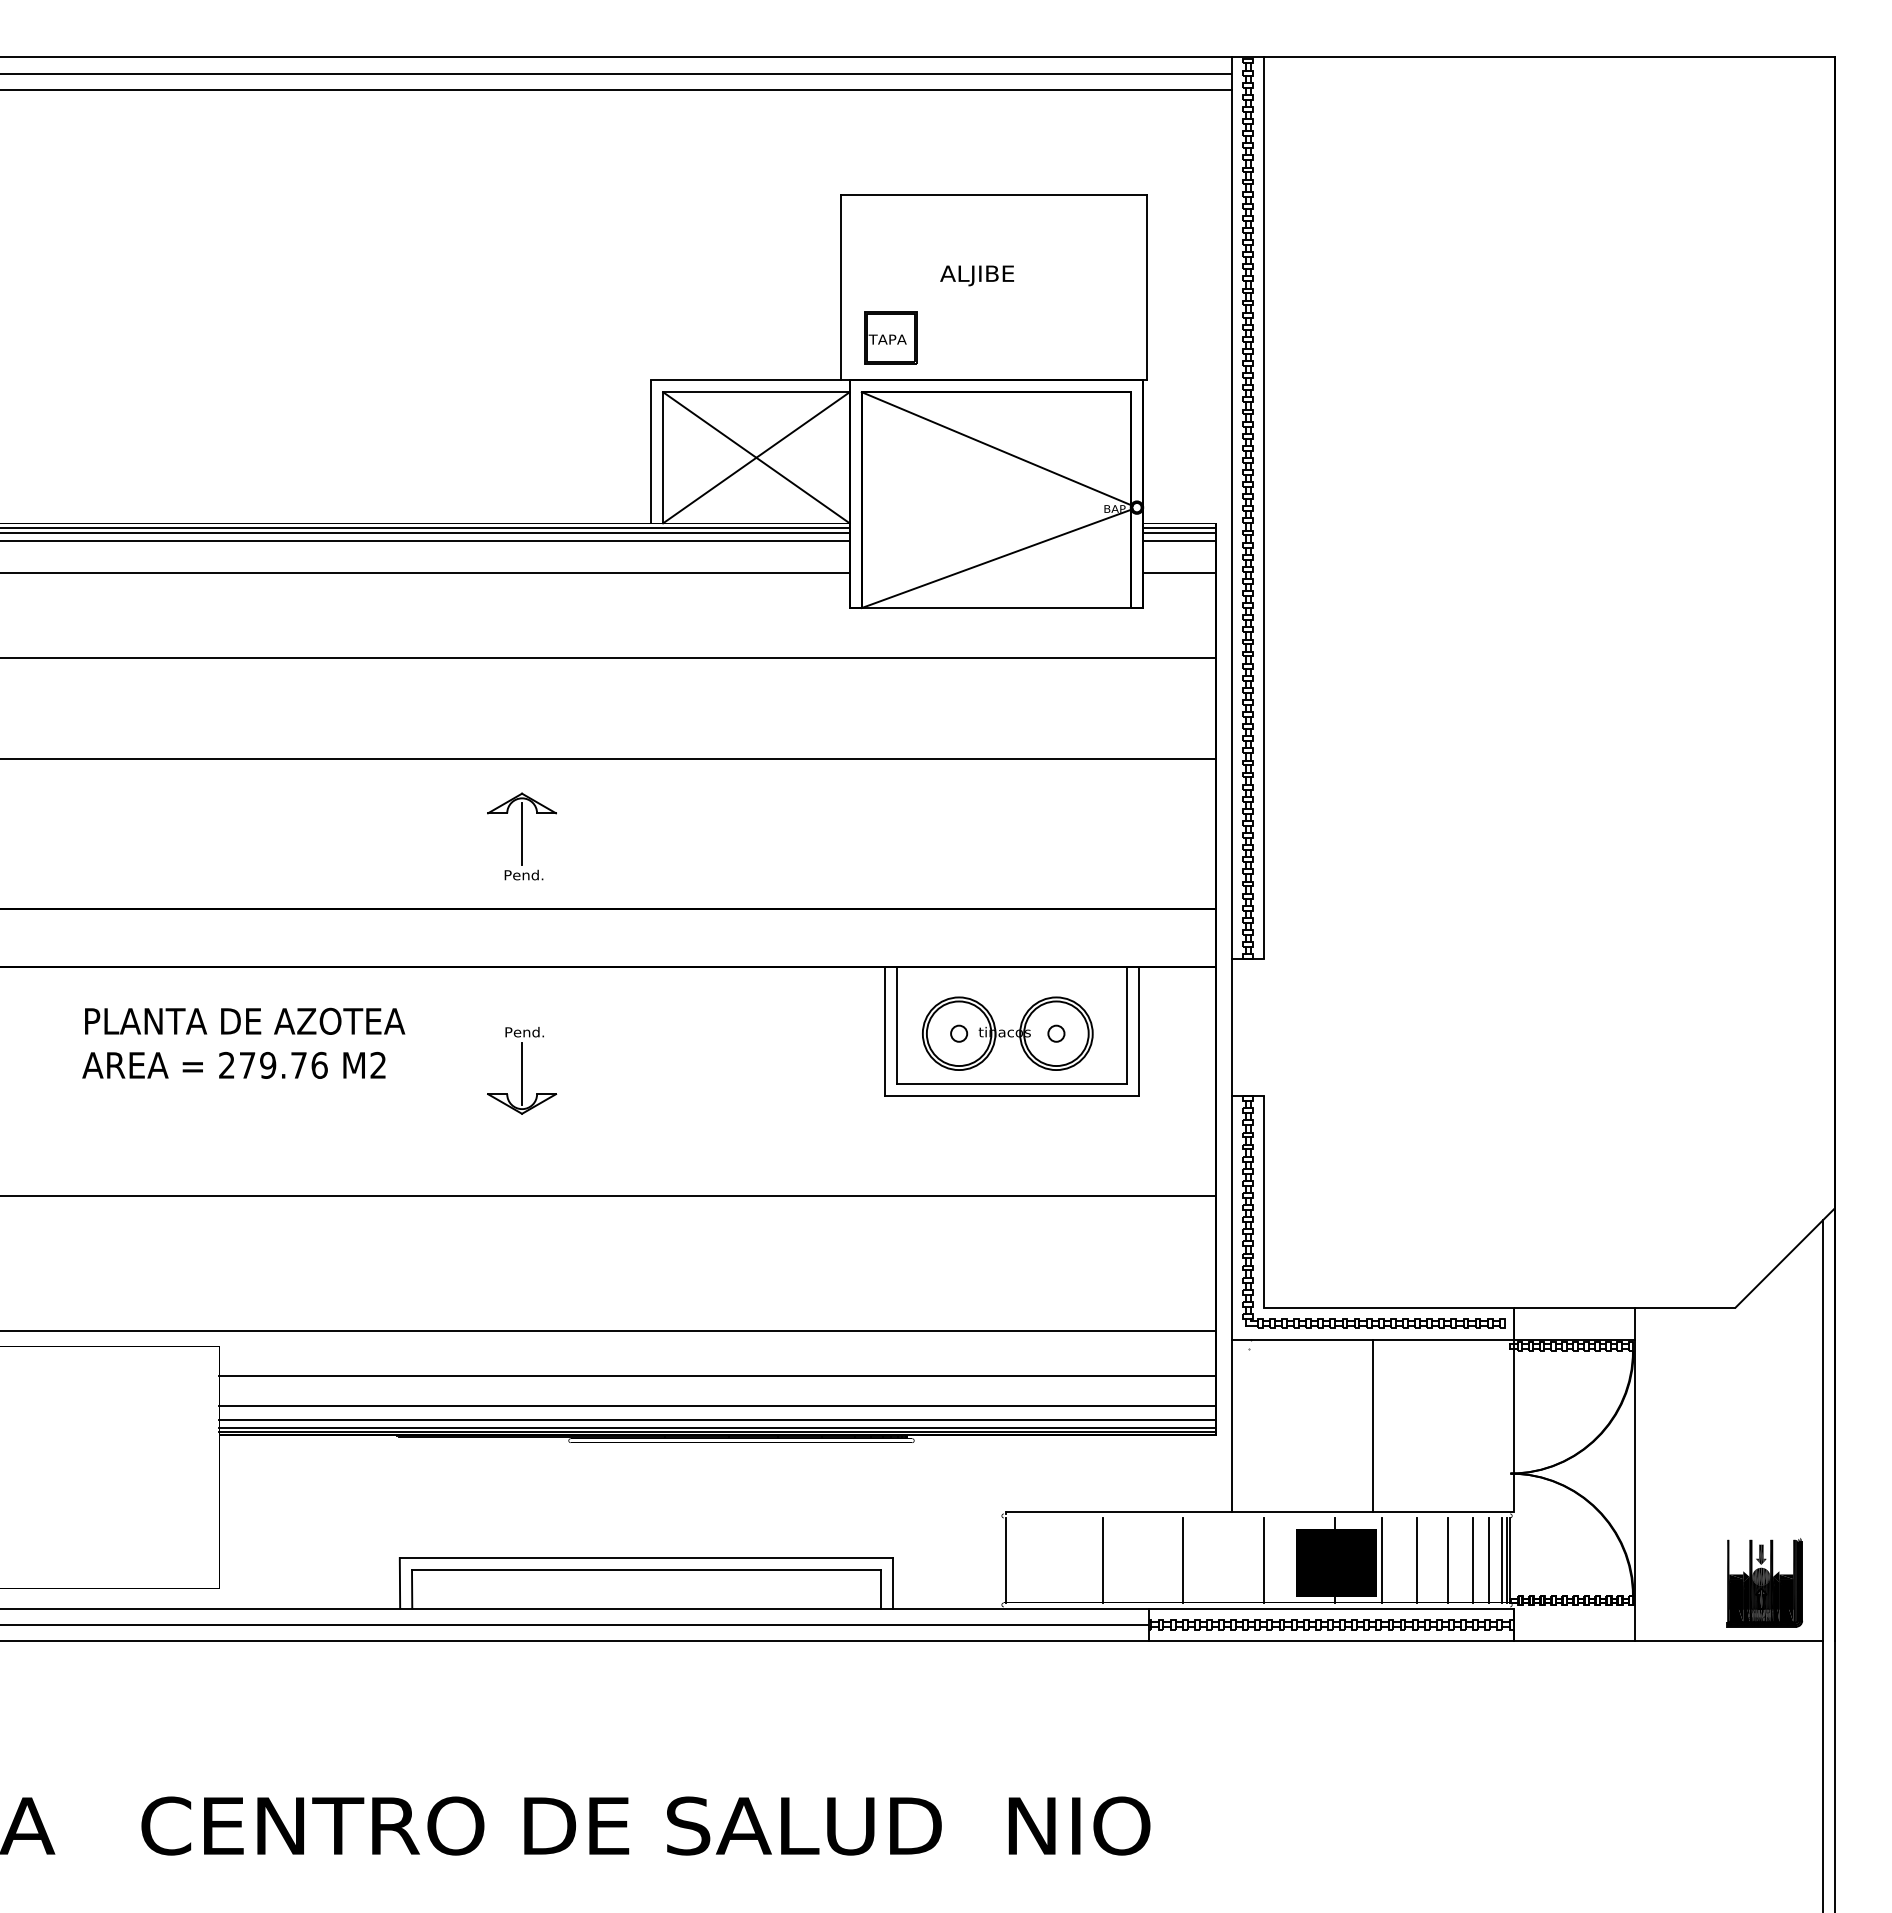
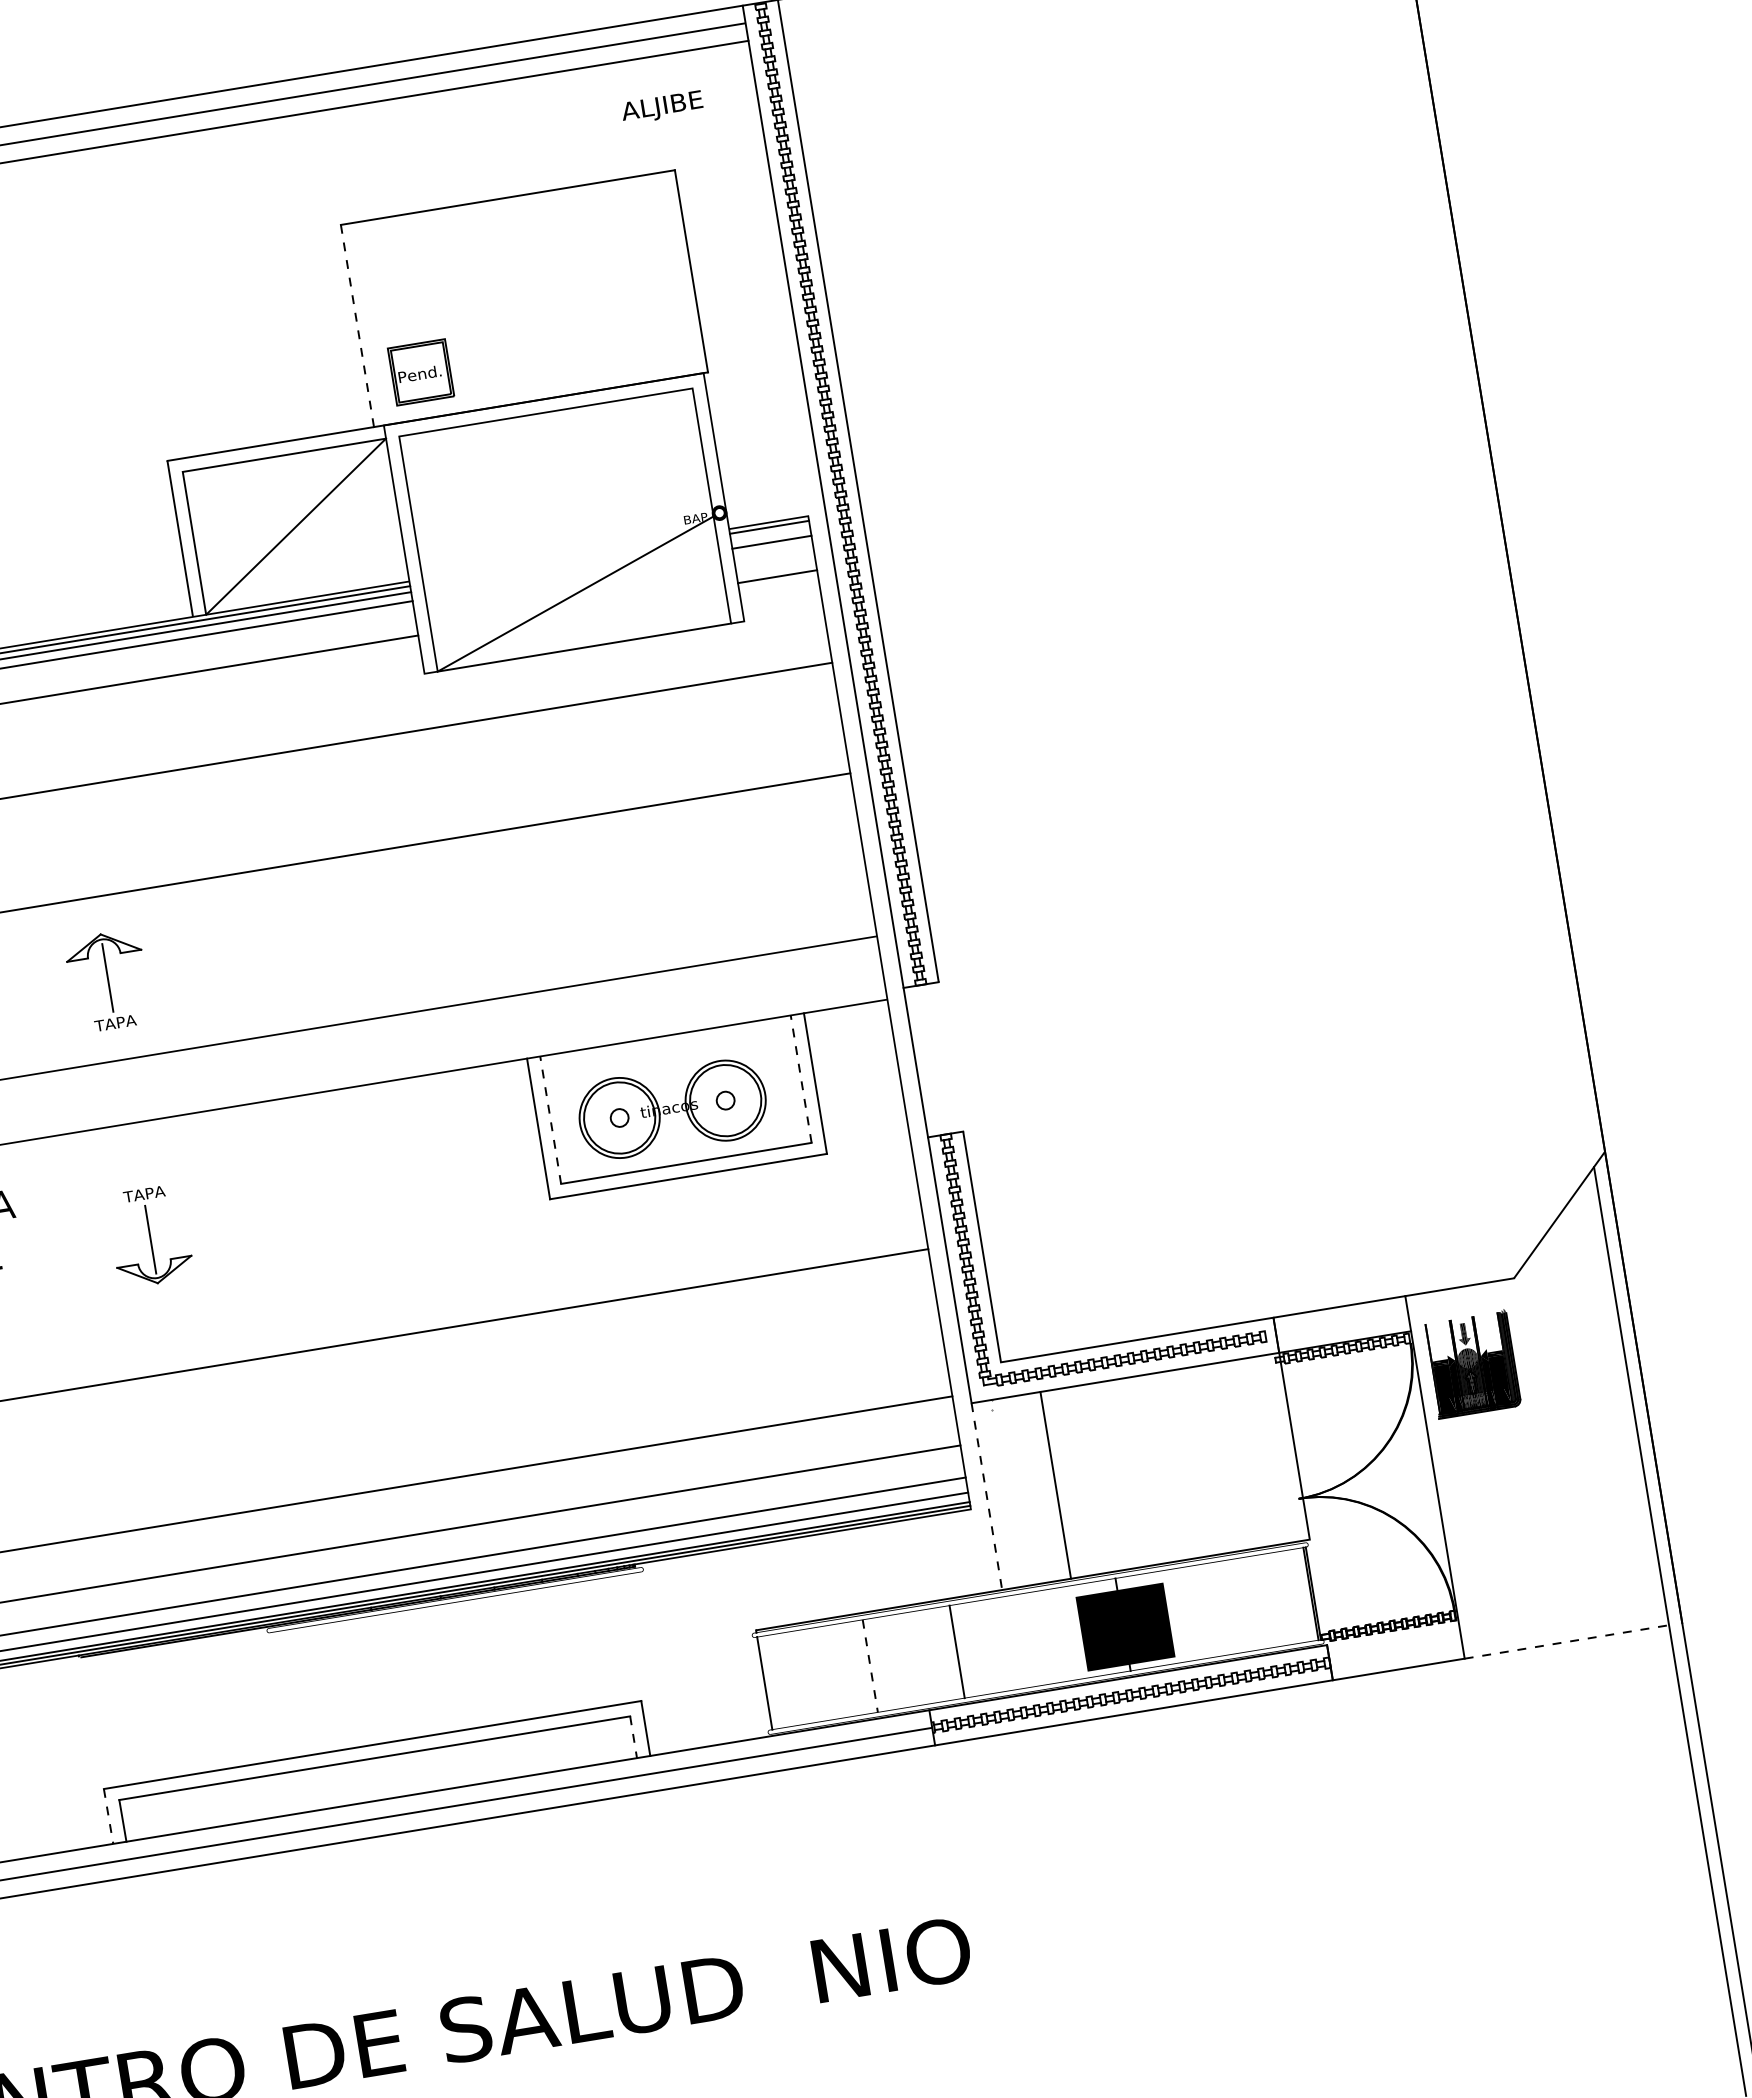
text: (977, 275) -> (662, 107), moved
line: (840, 287) -> (357, 326), solid -> dashed
text: (888, 339) -> (418, 374), TAPA -> Pend.
line: (996, 448) -> (555, 473), removed
line: (756, 457) -> (296, 526), removed
line: (1179, 533) -> (770, 533), removed
text: (523, 874) -> (116, 1022), Pend. -> TAPA
line: (897, 1025) -> (551, 1120), solid -> dashed
line: (1127, 1025) -> (801, 1078), solid -> dashed
text: (523, 1032) -> (144, 1194), Pend. -> TAPA
line: (1231, 1425) -> (986, 1496), solid -> dashed
line: (1373, 1425) -> (1055, 1484), moved
line: (1264, 1559) -> (1046, 1636), removed
line: (1382, 1559) -> (1174, 1615), removed
line: (1417, 1559) -> (1212, 1608), removed
line: (1448, 1559) -> (1246, 1603), removed
line: (1472, 1559) -> (1272, 1599), removed
line: (1488, 1559) -> (1290, 1596), removed
line: (1502, 1559) -> (1305, 1593), removed
line: (1102, 1560) -> (869, 1666), solid -> dashed
part: (1764, 1582) -> (1472, 1363), moved
line: (400, 1583) -> (109, 1816), solid -> dashed
line: (880, 1589) -> (633, 1737), solid -> dashed
line: (1729, 1640) -> (1567, 1641), solid -> dashed

